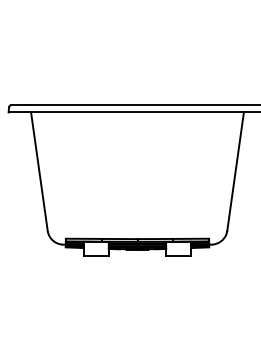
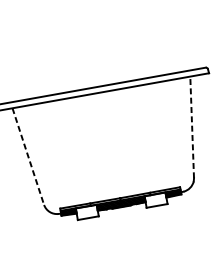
line: (39, 171) -> (28, 156), solid -> dashed
line: (235, 171) -> (192, 127), solid -> dashed

